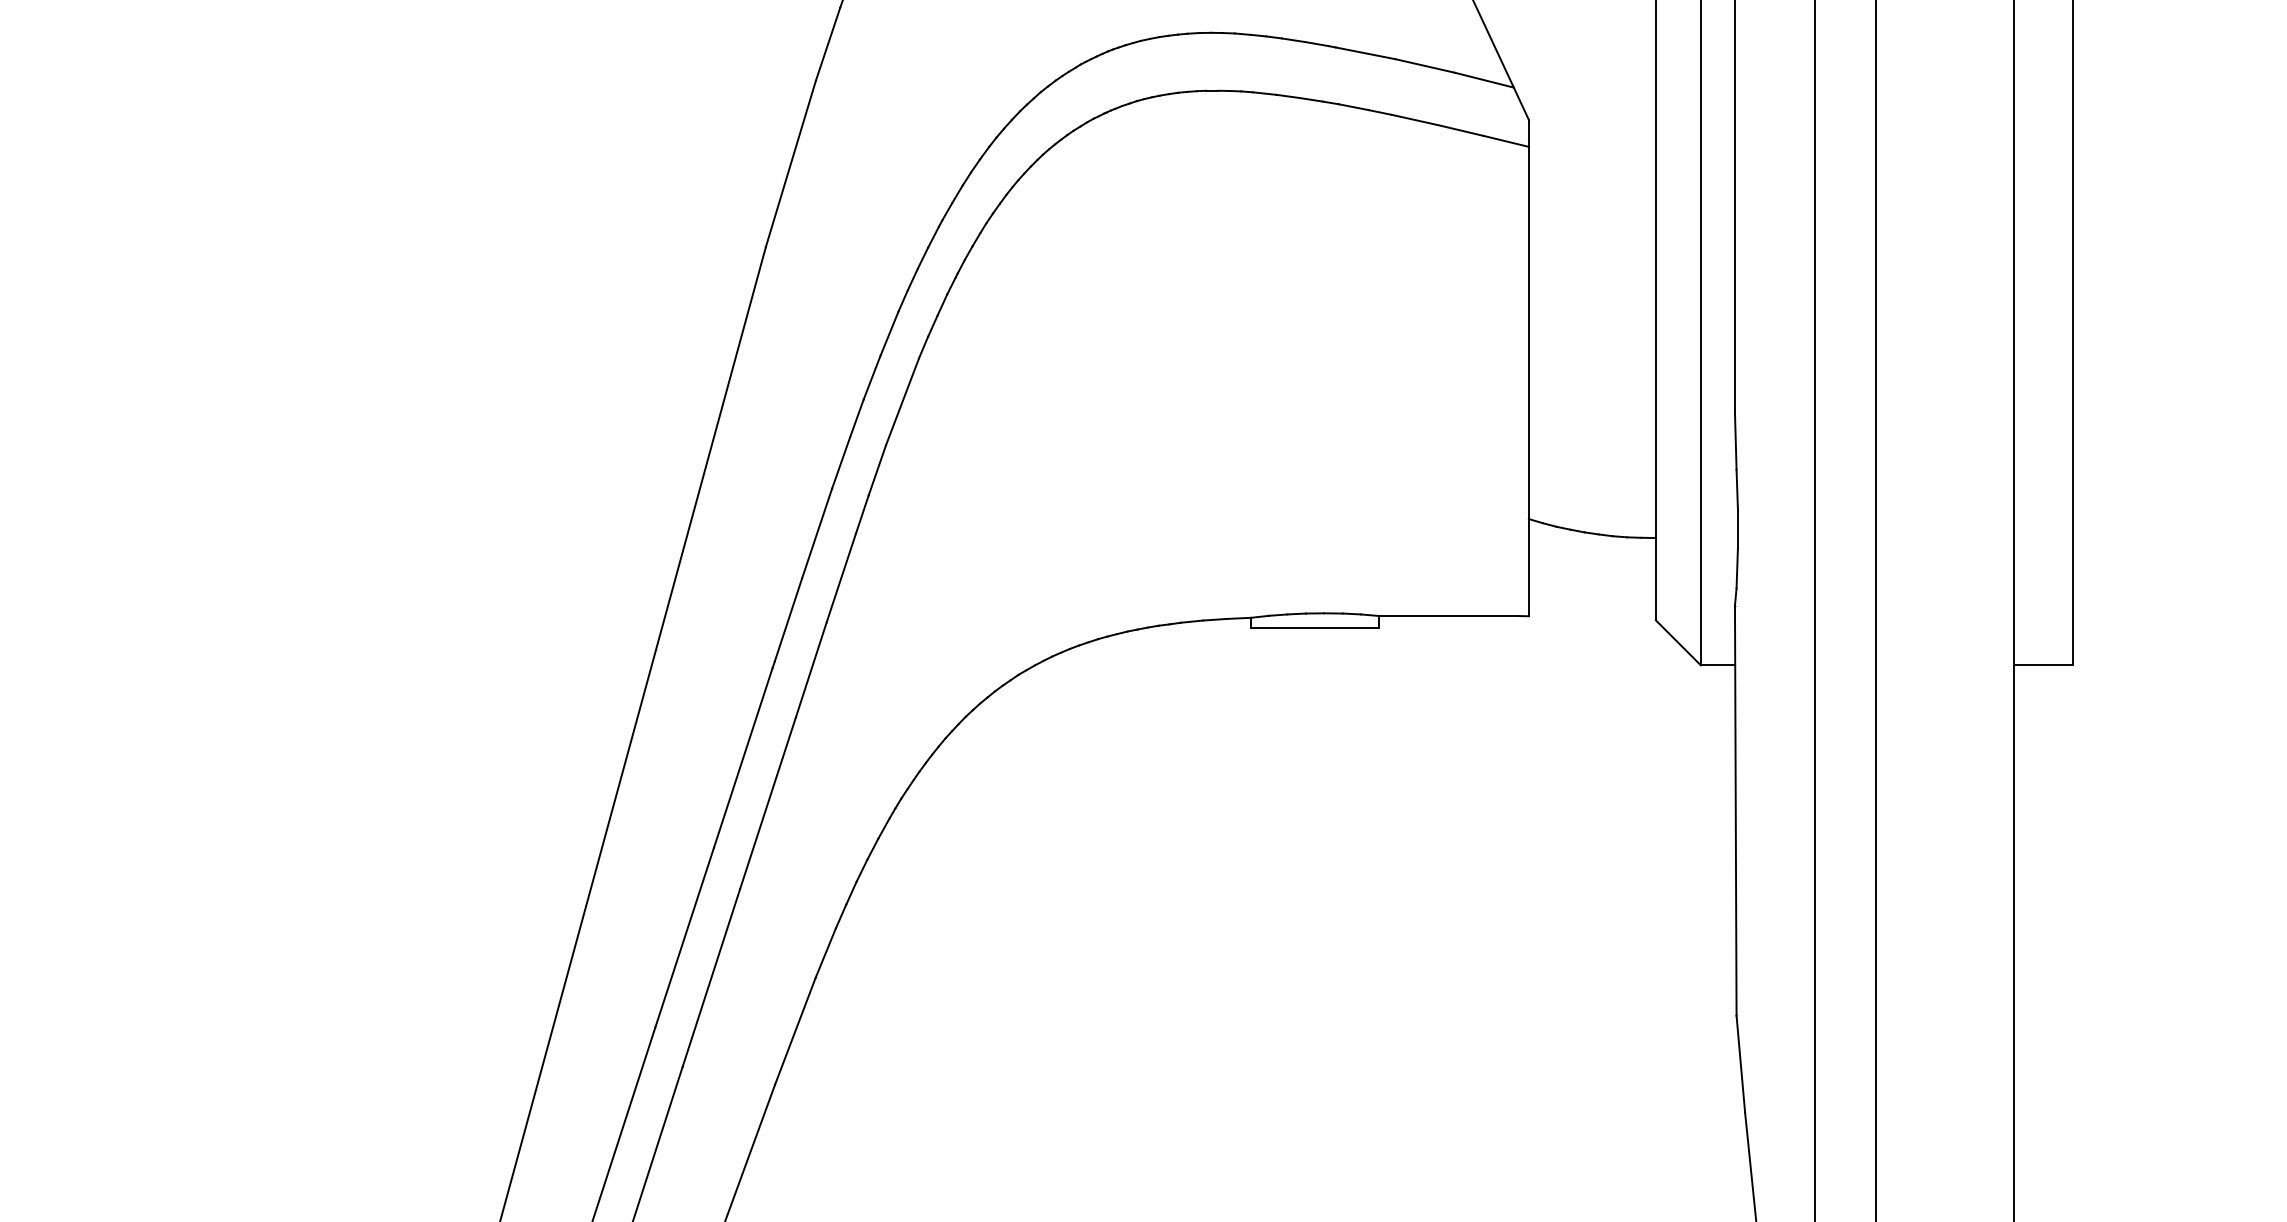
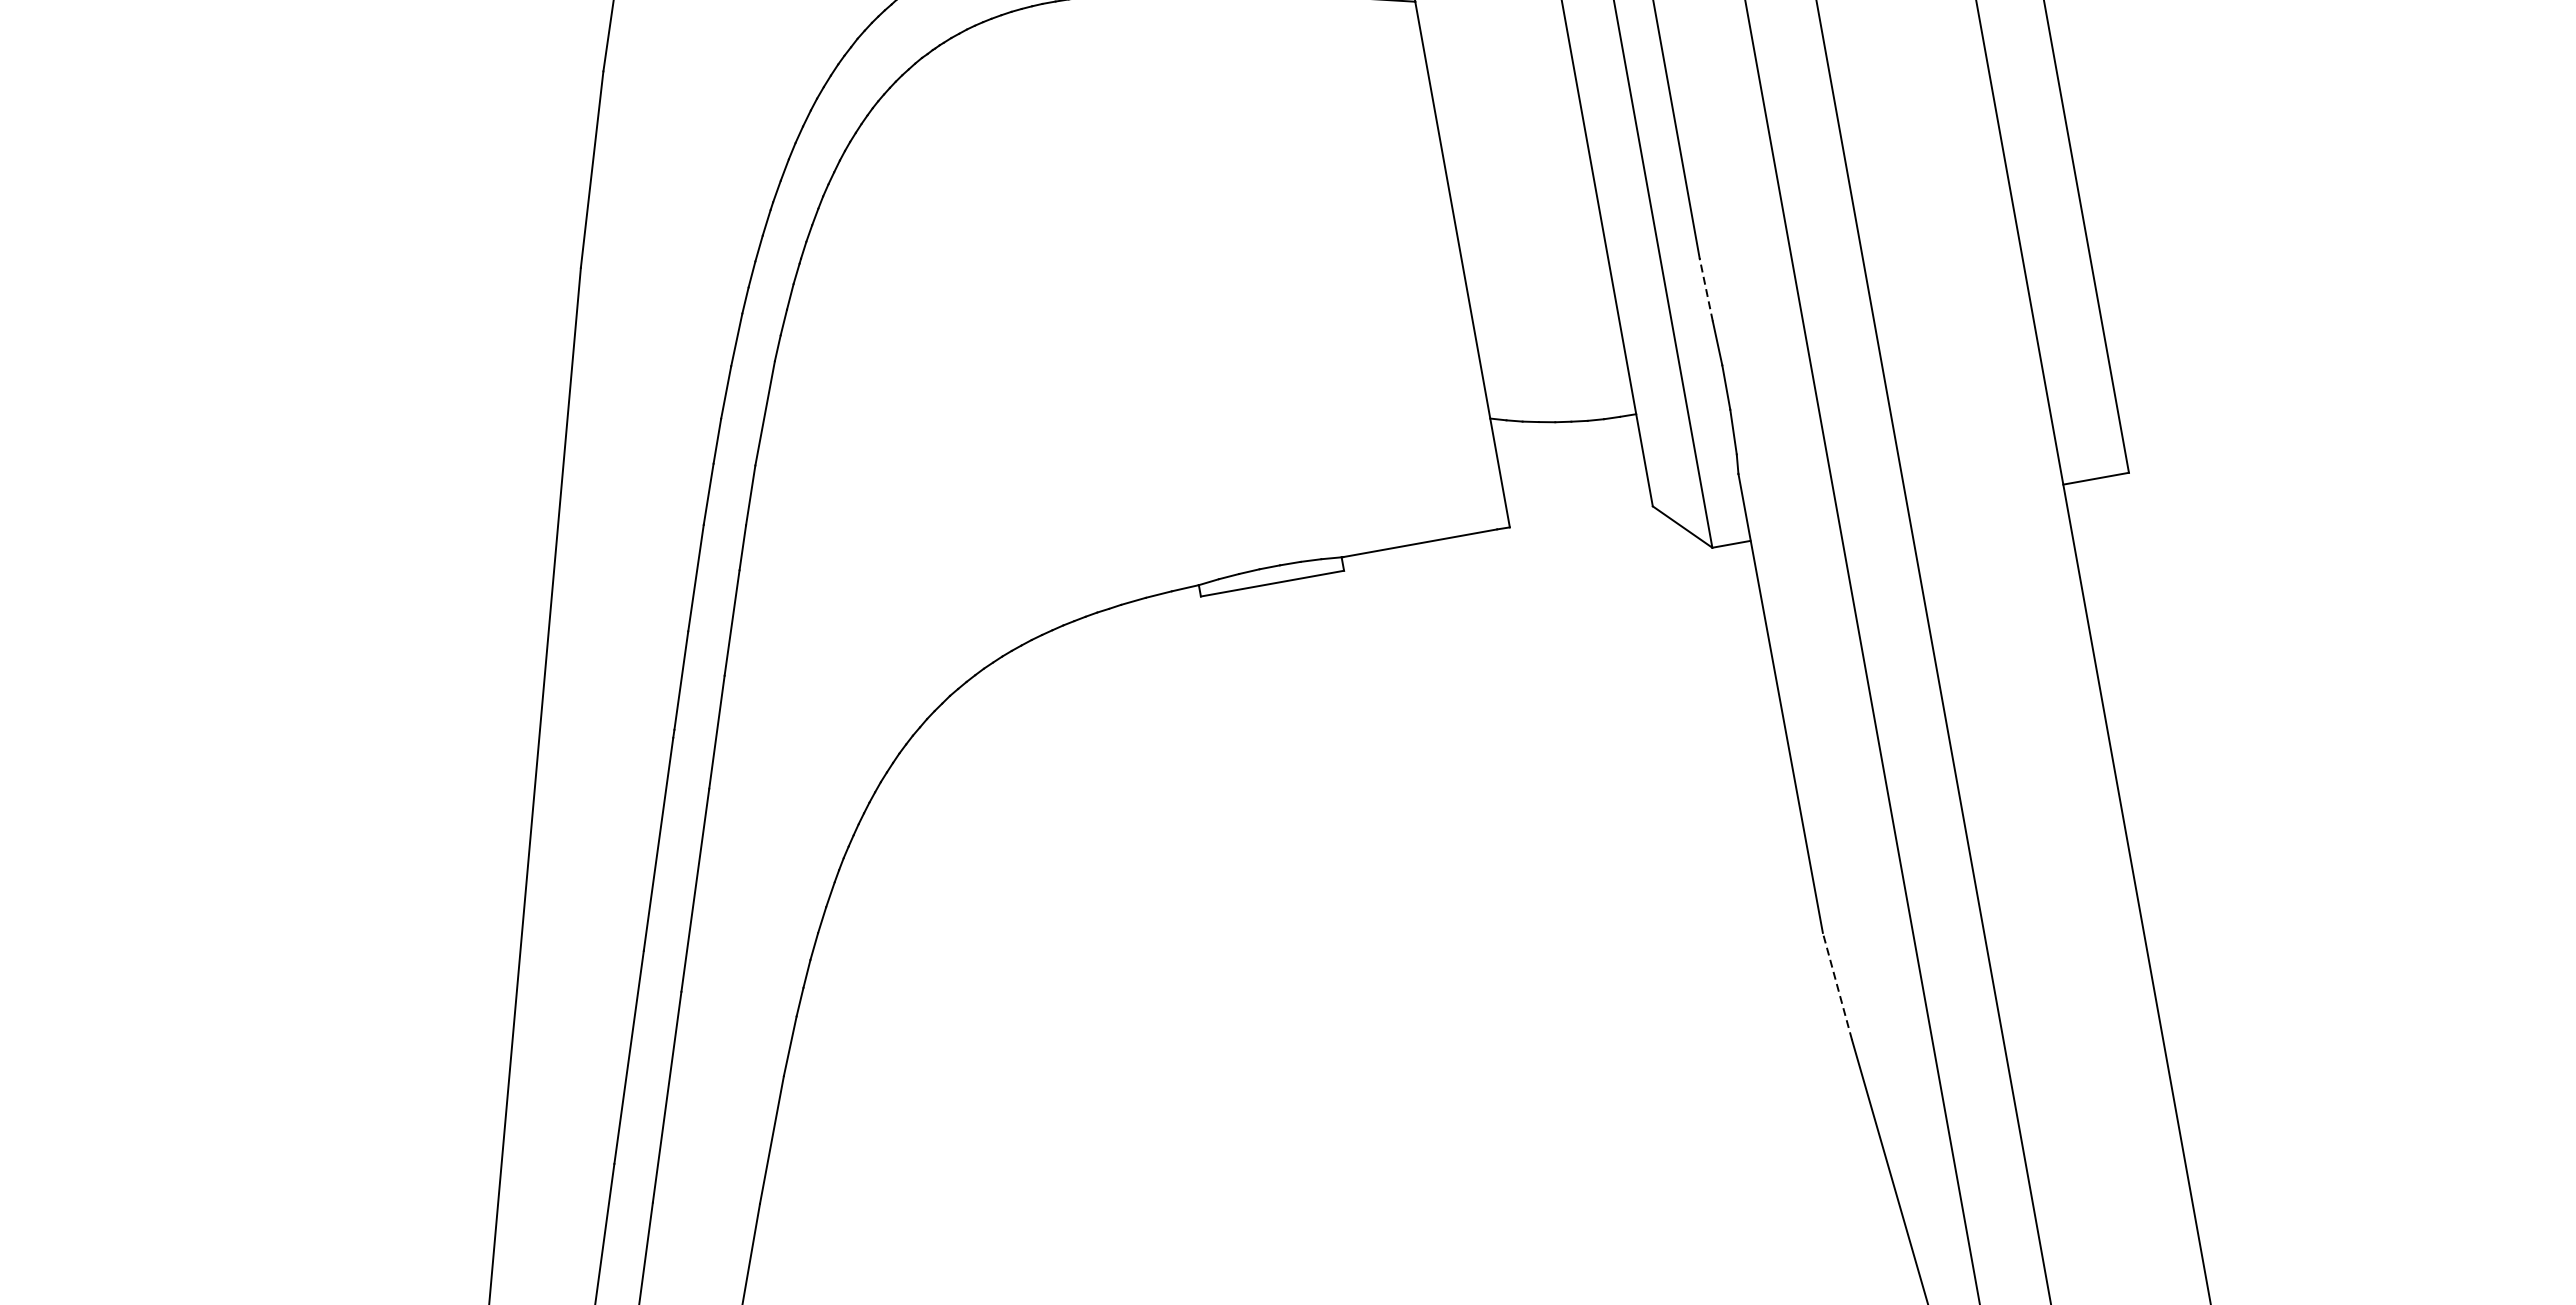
line: (1735, 440) -> (1705, 288), solid -> dashed
line: (1740, 1064) -> (1837, 986), solid -> dashed

